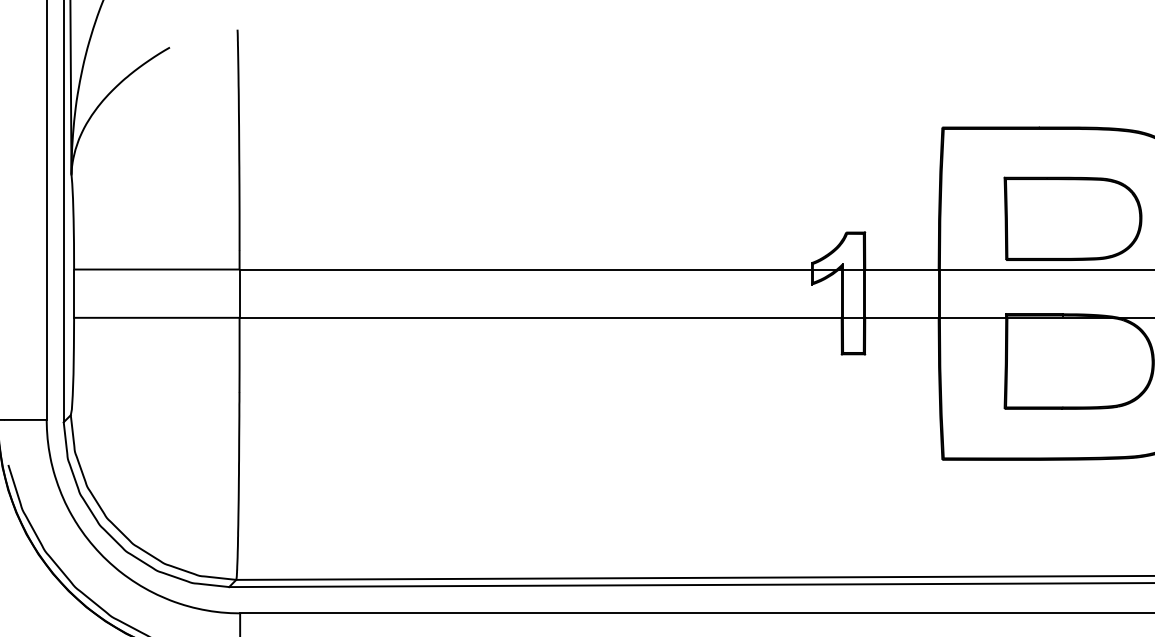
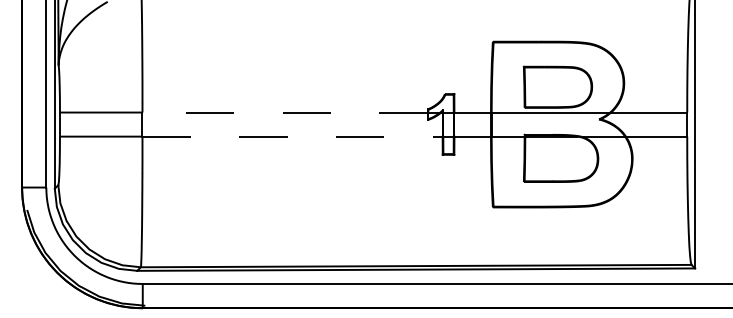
line: (526, 269) -> (285, 112), solid -> dashed
line: (542, 317) -> (293, 136), solid -> dashed

